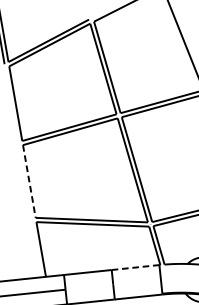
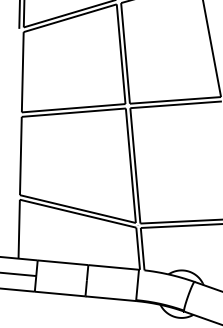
line: (29, 182) -> (20, 156), dashed -> solid
line: (136, 267) -> (114, 267), dashed -> solid

